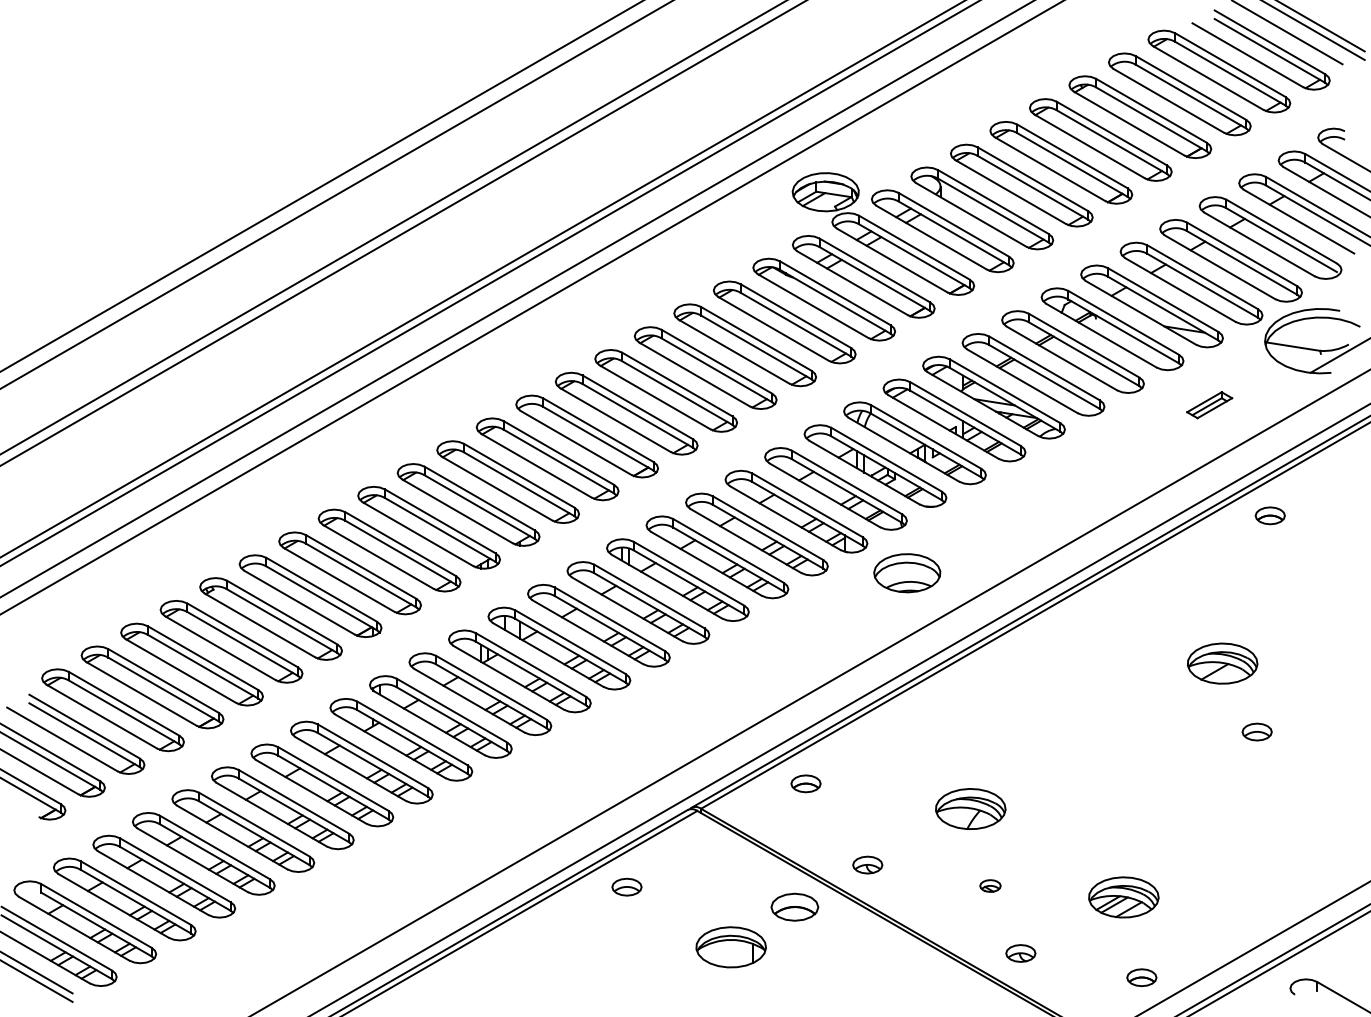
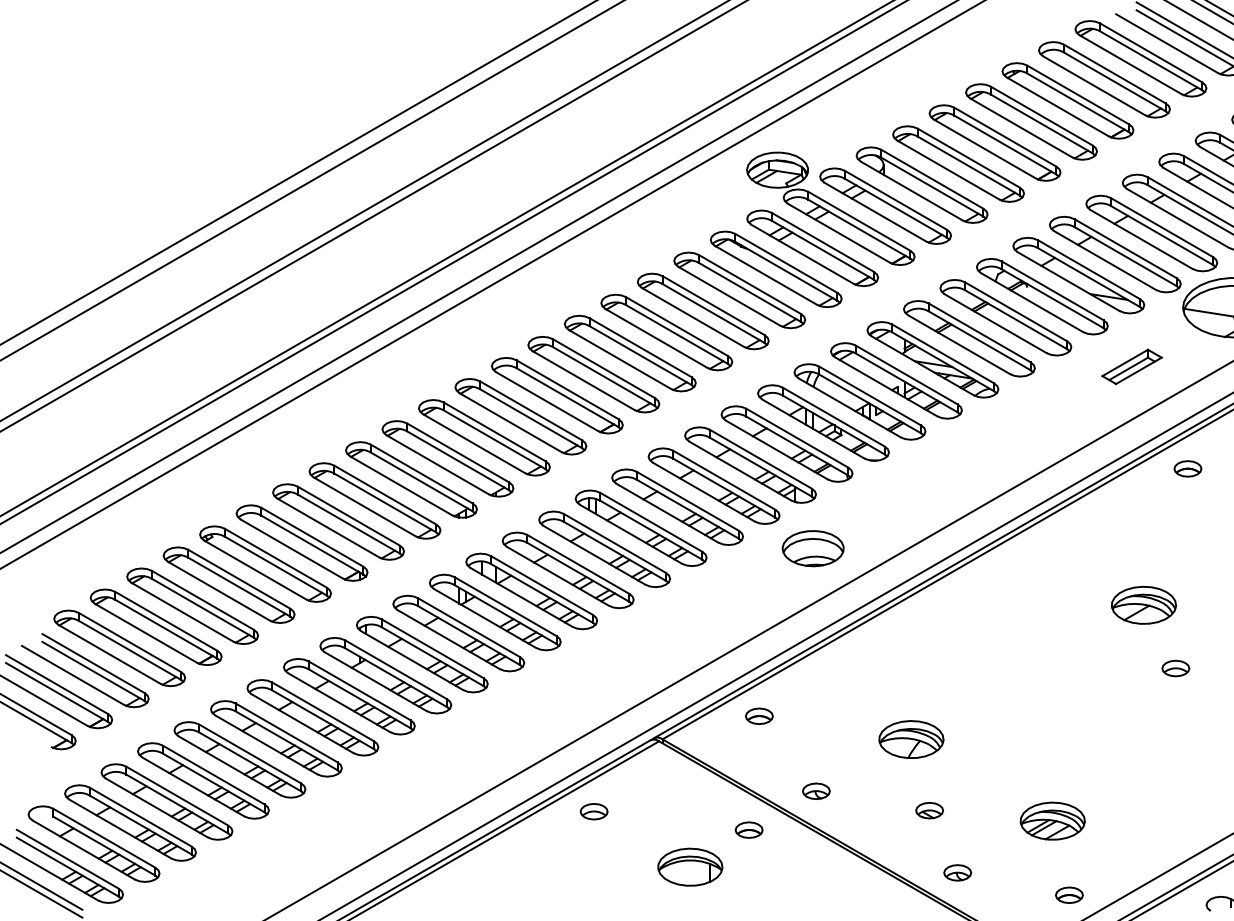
part: (1209, 404) -> (1131, 366), size x1.43
part: (907, 573) -> (813, 548), moved
part: (990, 885) -> (929, 810), size x1.43
part: (794, 906) -> (748, 829), size x0.62

